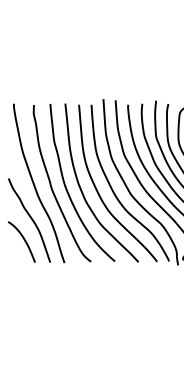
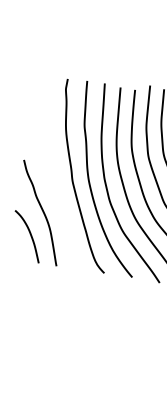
curve: (35, 185) -> (54, 173), removed

